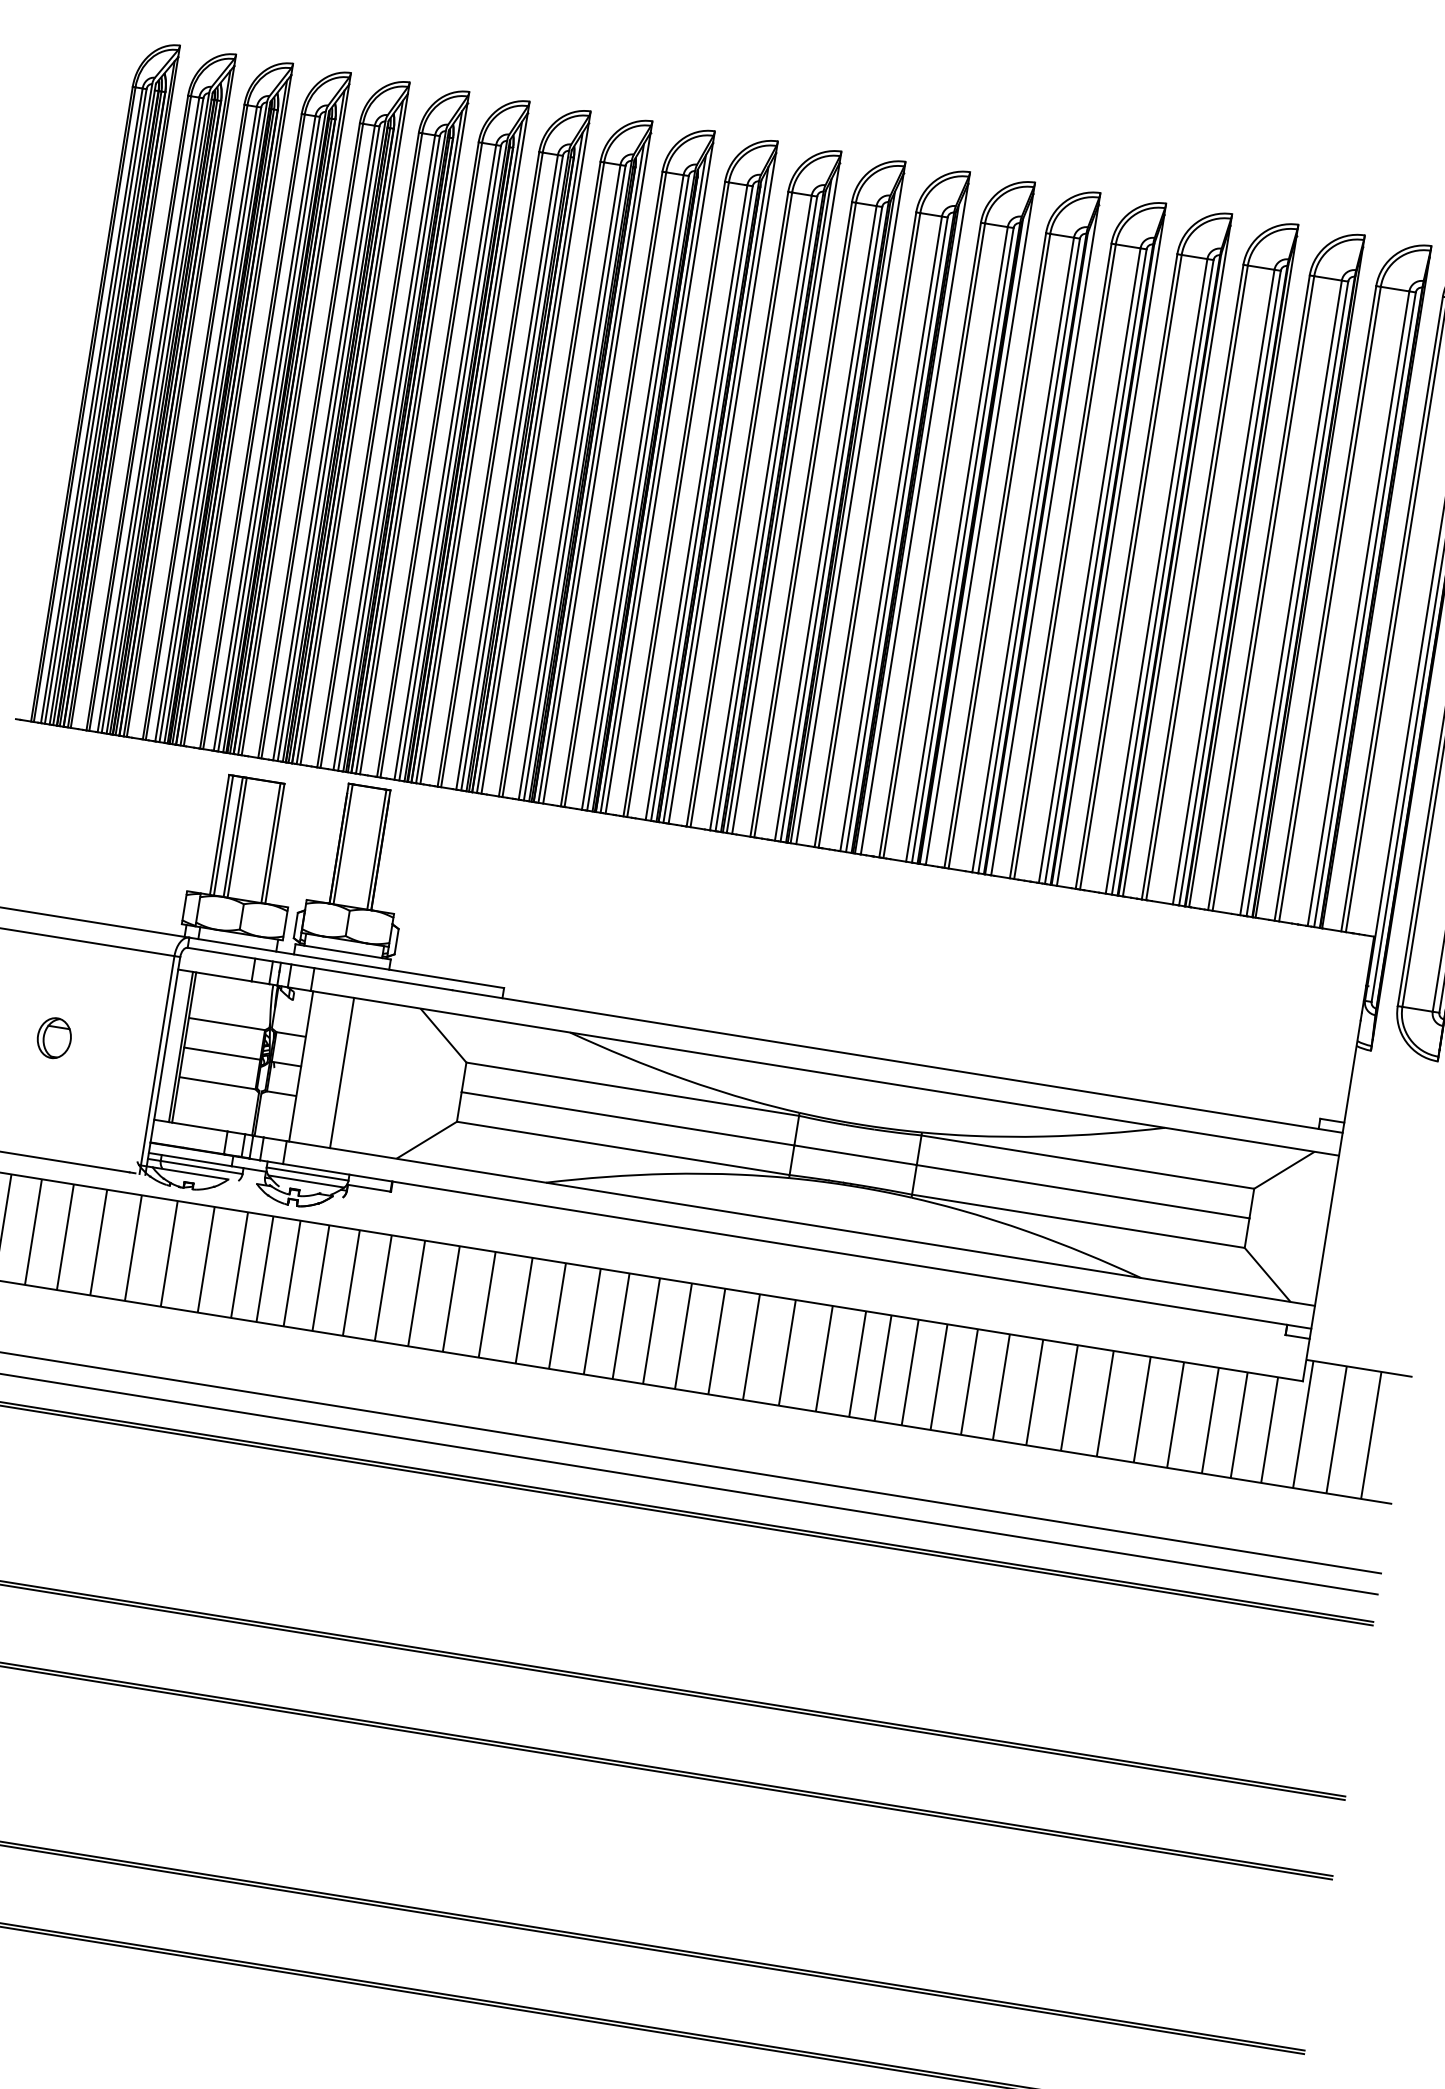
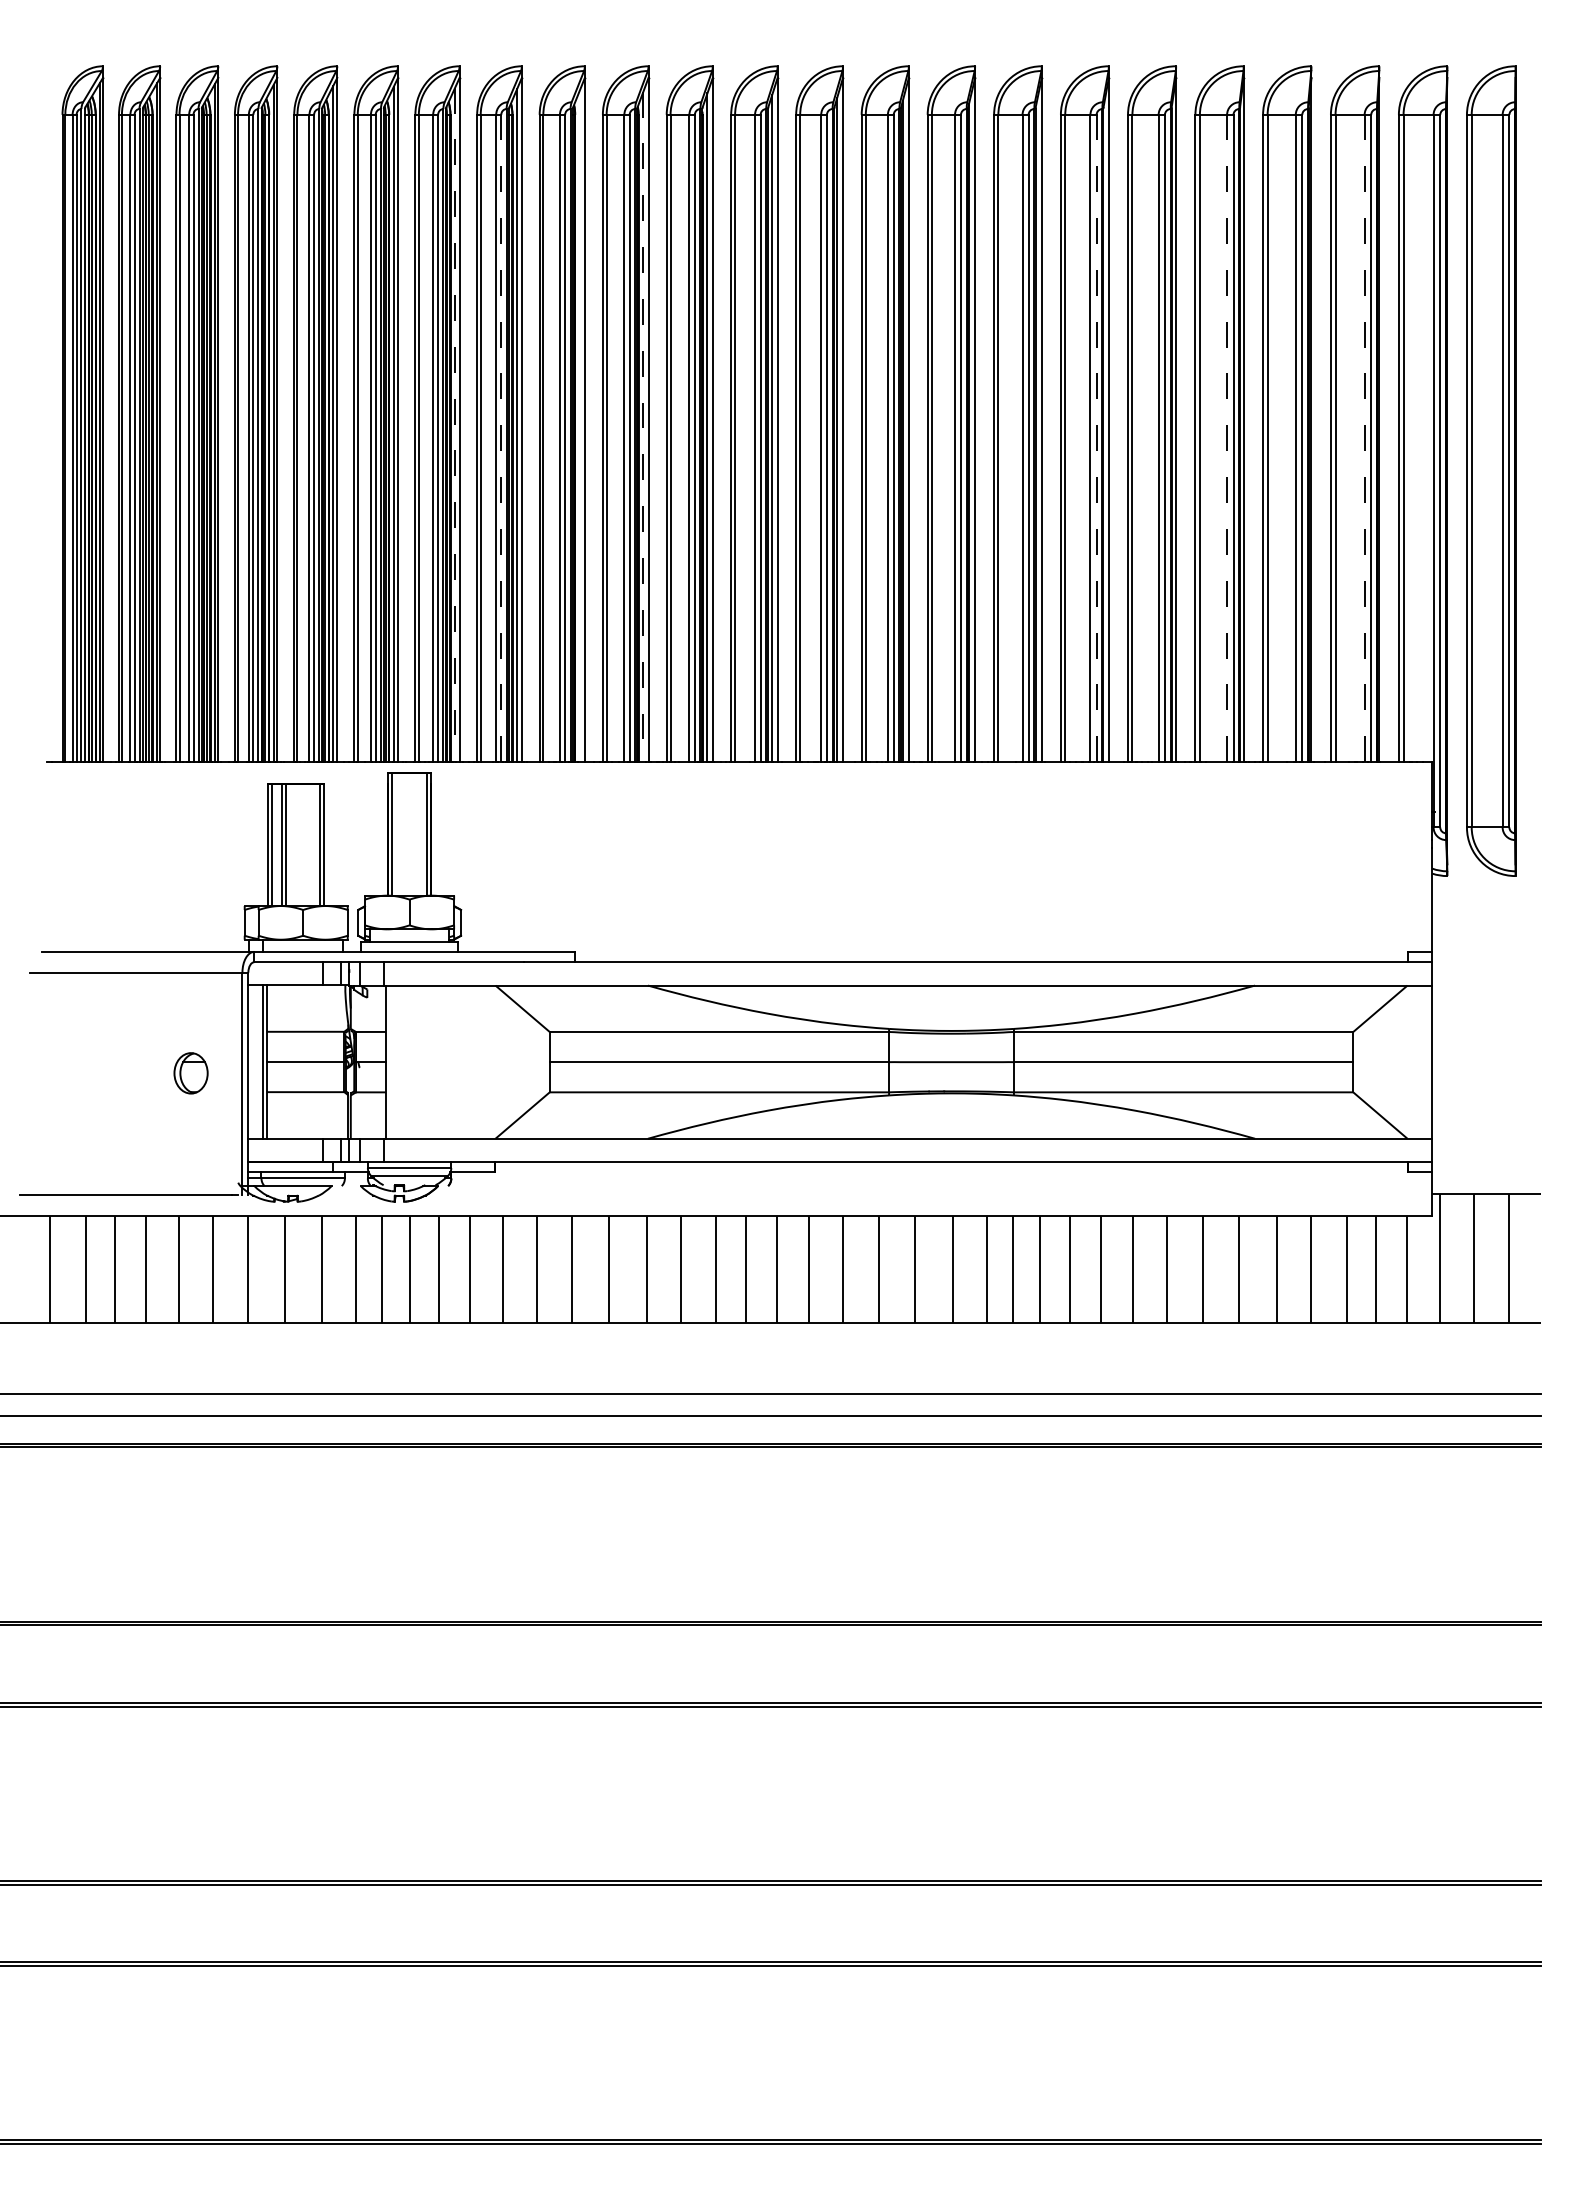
line: (469, 453) -> (455, 425), solid -> dashed
line: (512, 473) -> (501, 438), solid -> dashed
line: (591, 473) -> (580, 426), removed
line: (653, 484) -> (643, 427), solid -> dashed
line: (1095, 566) -> (1096, 438), solid -> dashed
line: (1224, 587) -> (1227, 438), solid -> dashed
line: (1358, 608) -> (1364, 438), solid -> dashed
part: (53, 1038) -> (190, 1073), moved
line: (341, 1072) -> (427, 1061), removed

